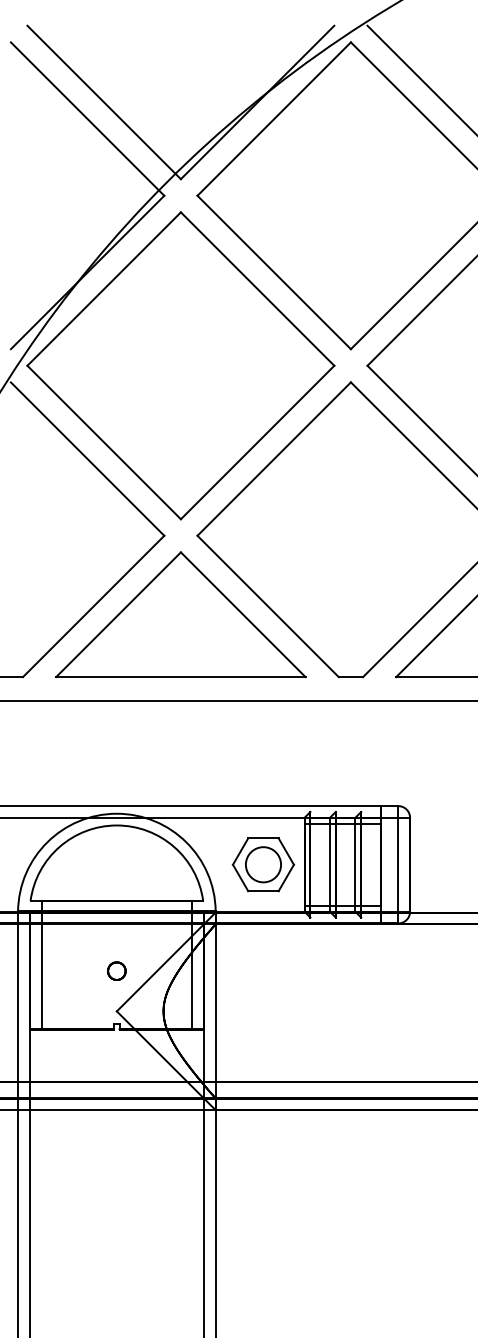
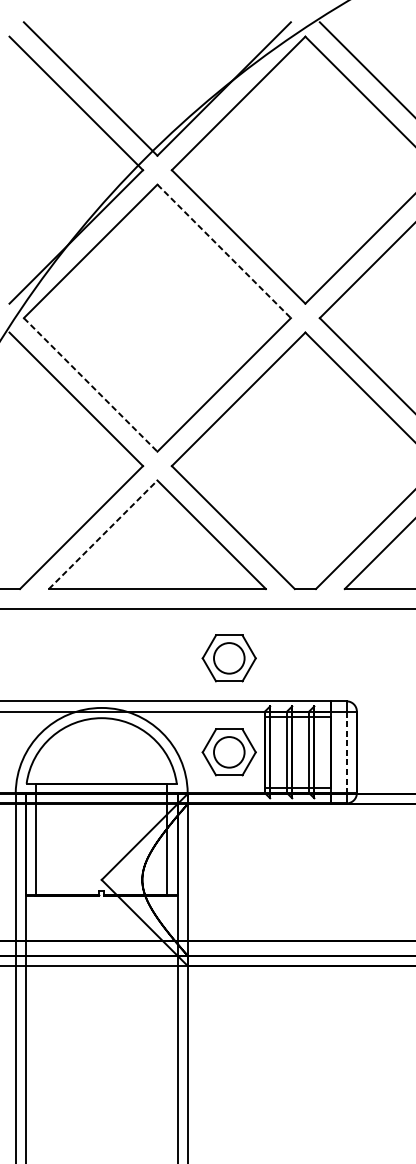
line: (257, 289) -> (224, 251), solid -> dashed
line: (104, 442) -> (90, 384), solid -> dashed
line: (118, 614) -> (103, 534), solid -> dashed
part: (262, 756) -> (228, 658), added
line: (398, 864) -> (346, 752), solid -> dashed
part: (116, 970) -> (101, 844), removed

